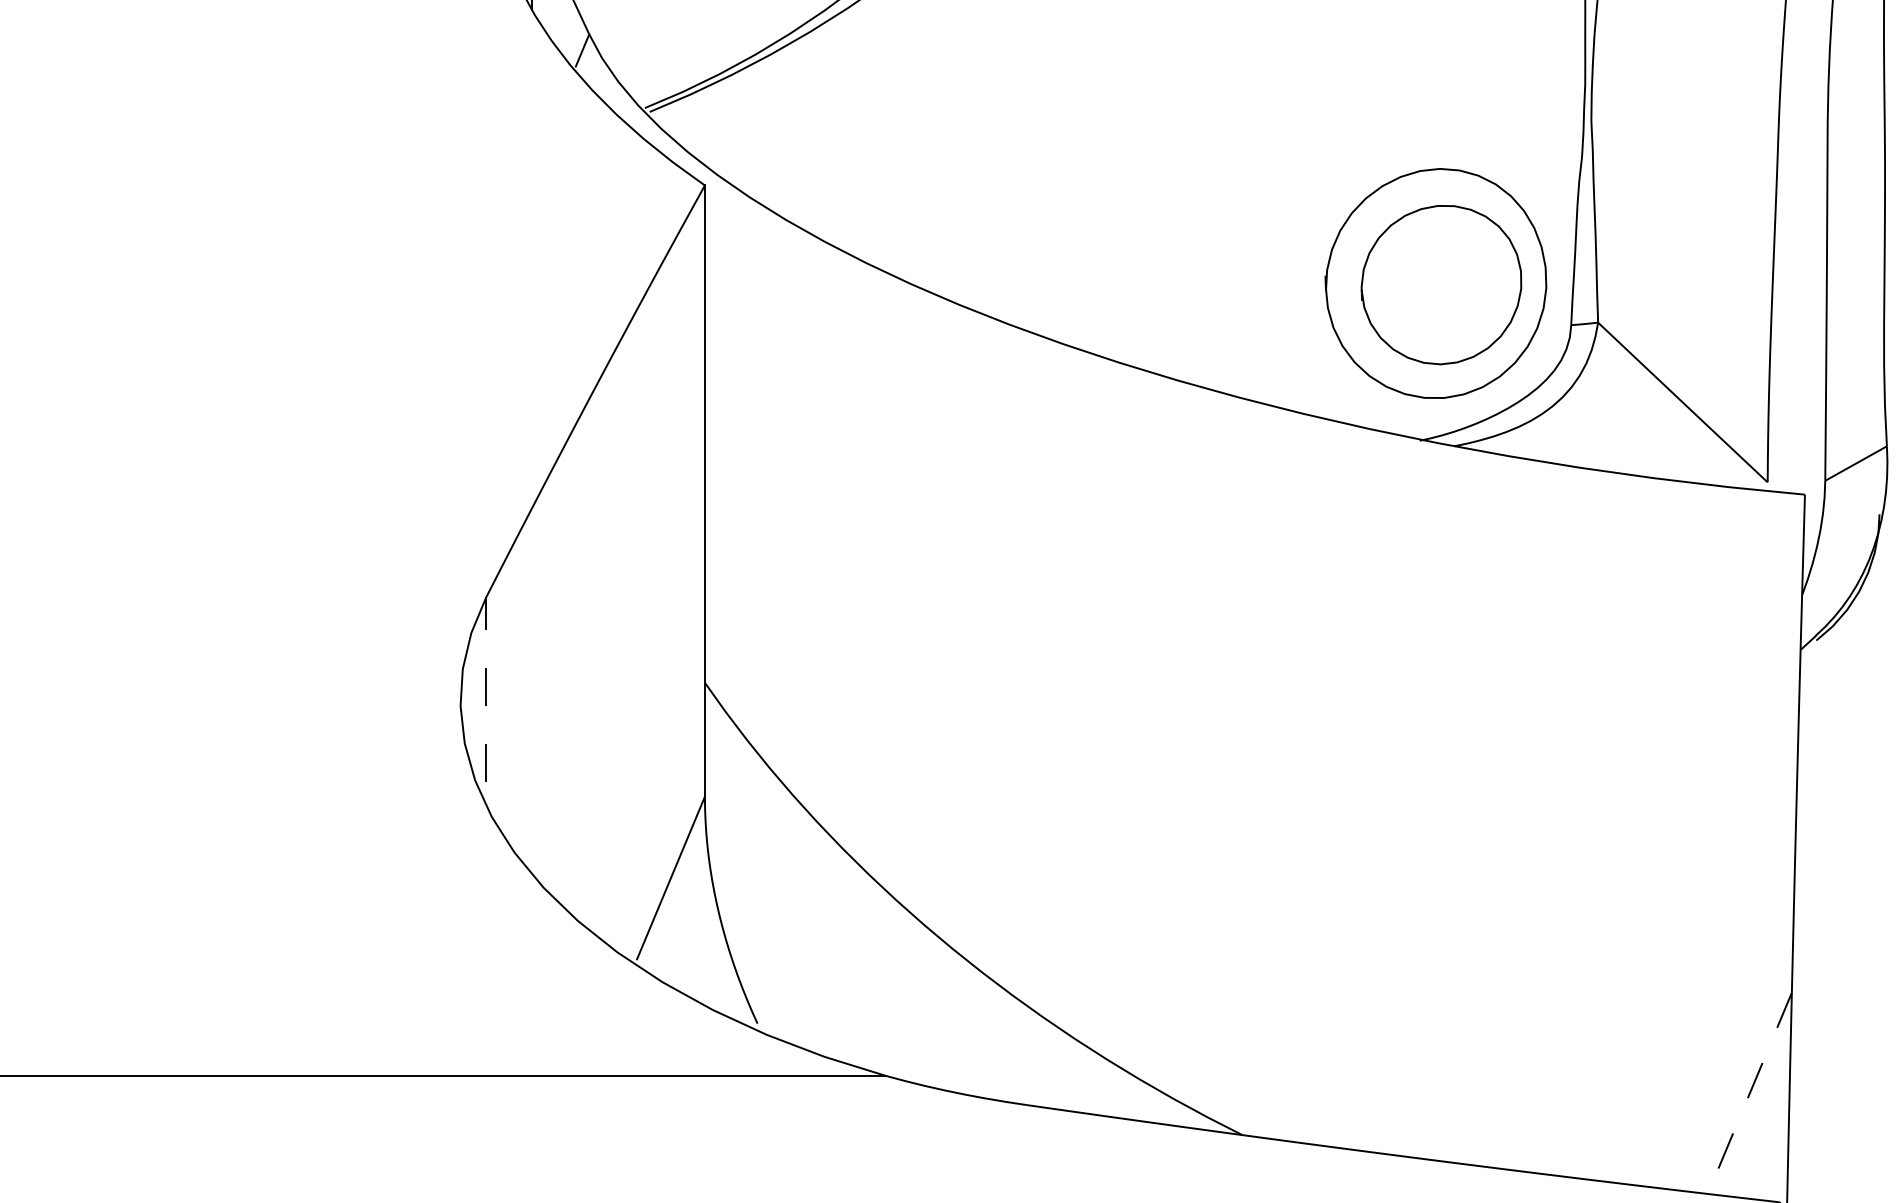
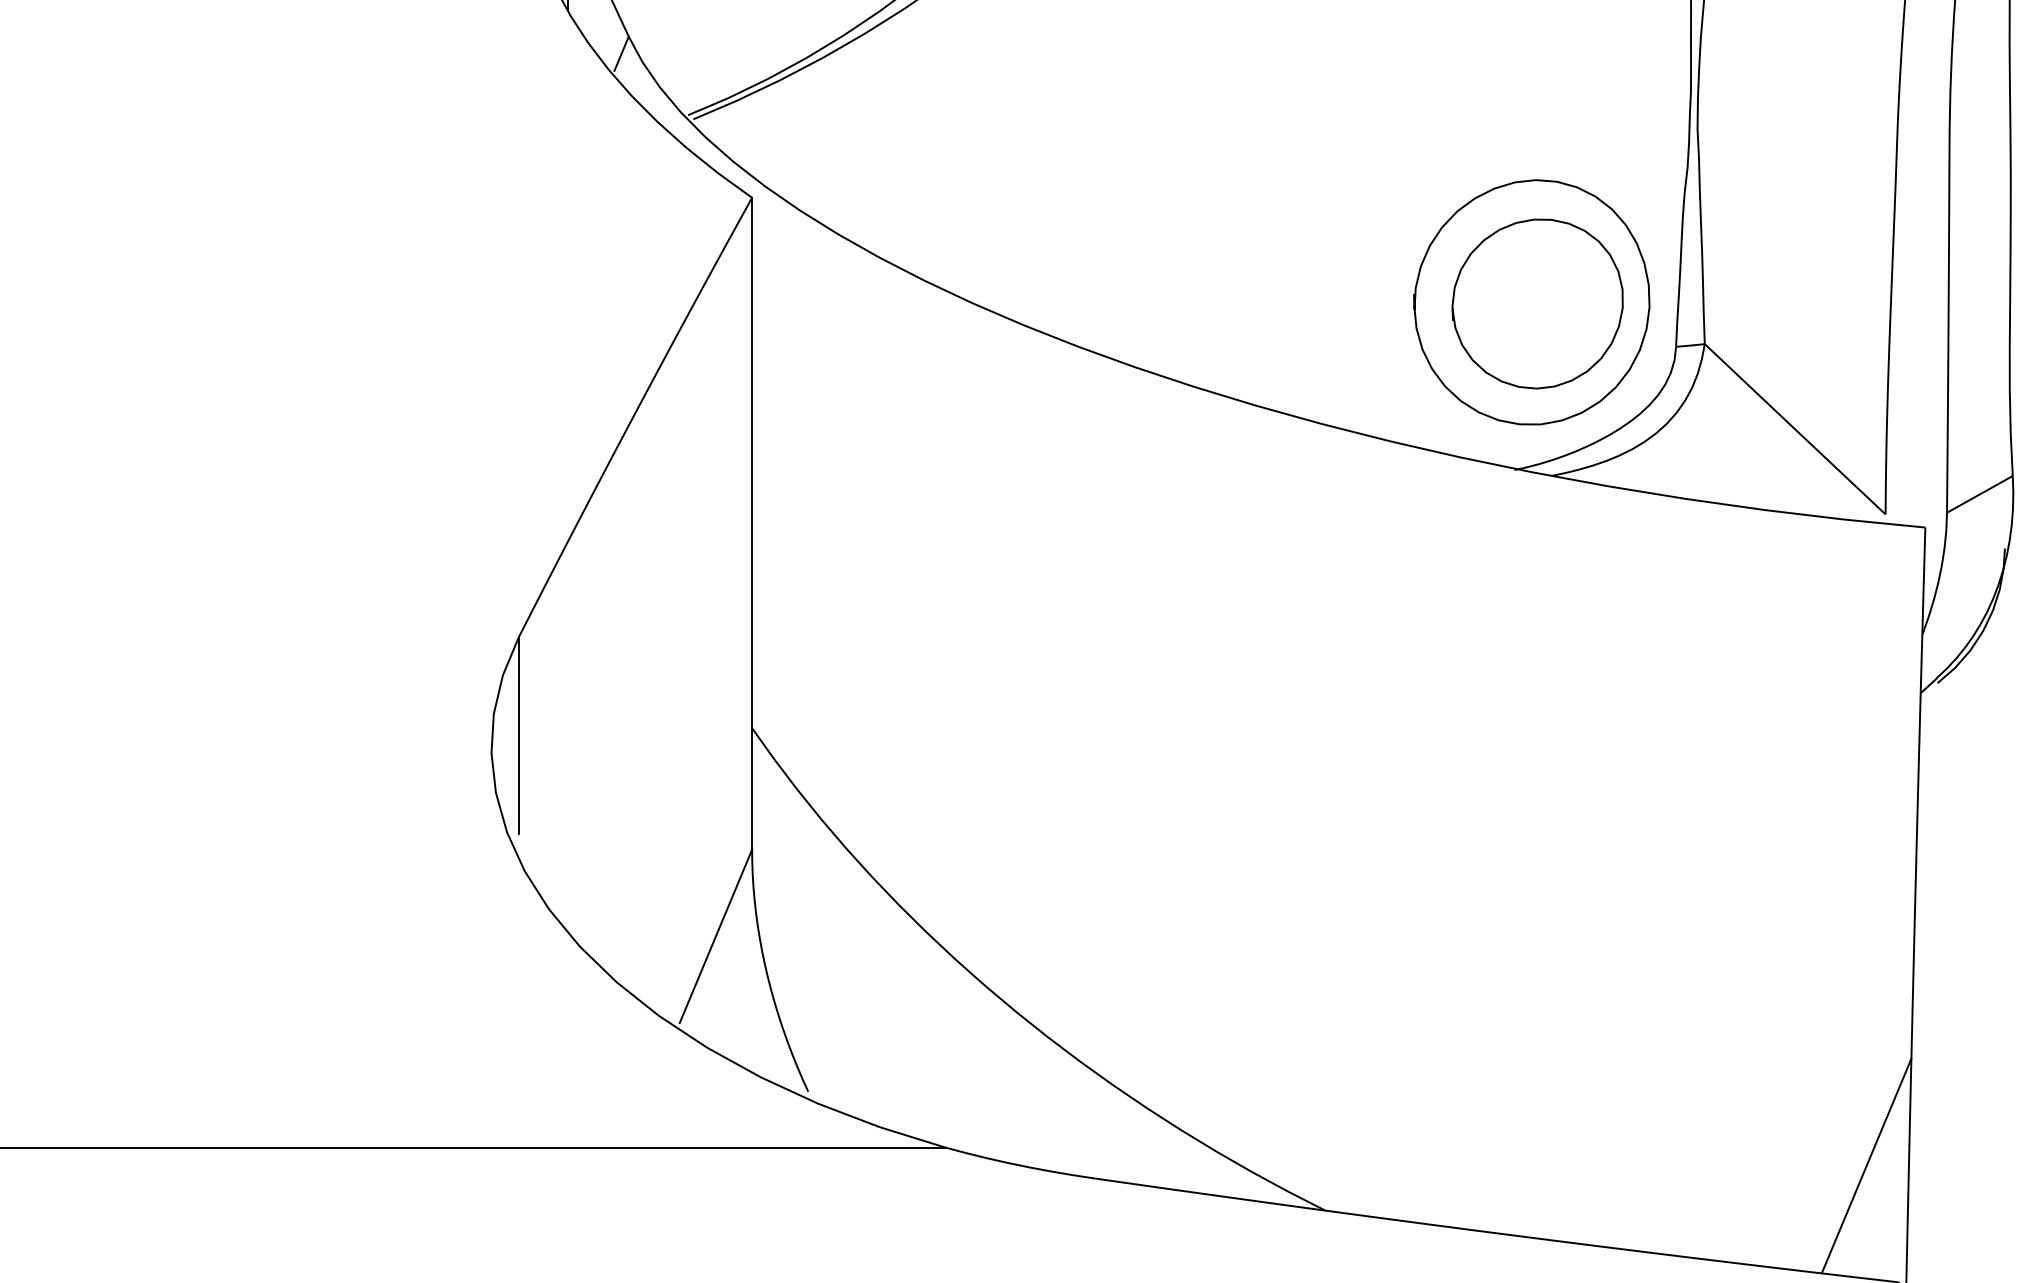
line: (485, 689) -> (518, 735), dashed -> solid
line: (1749, 1093) -> (1866, 1166), dashed -> solid

